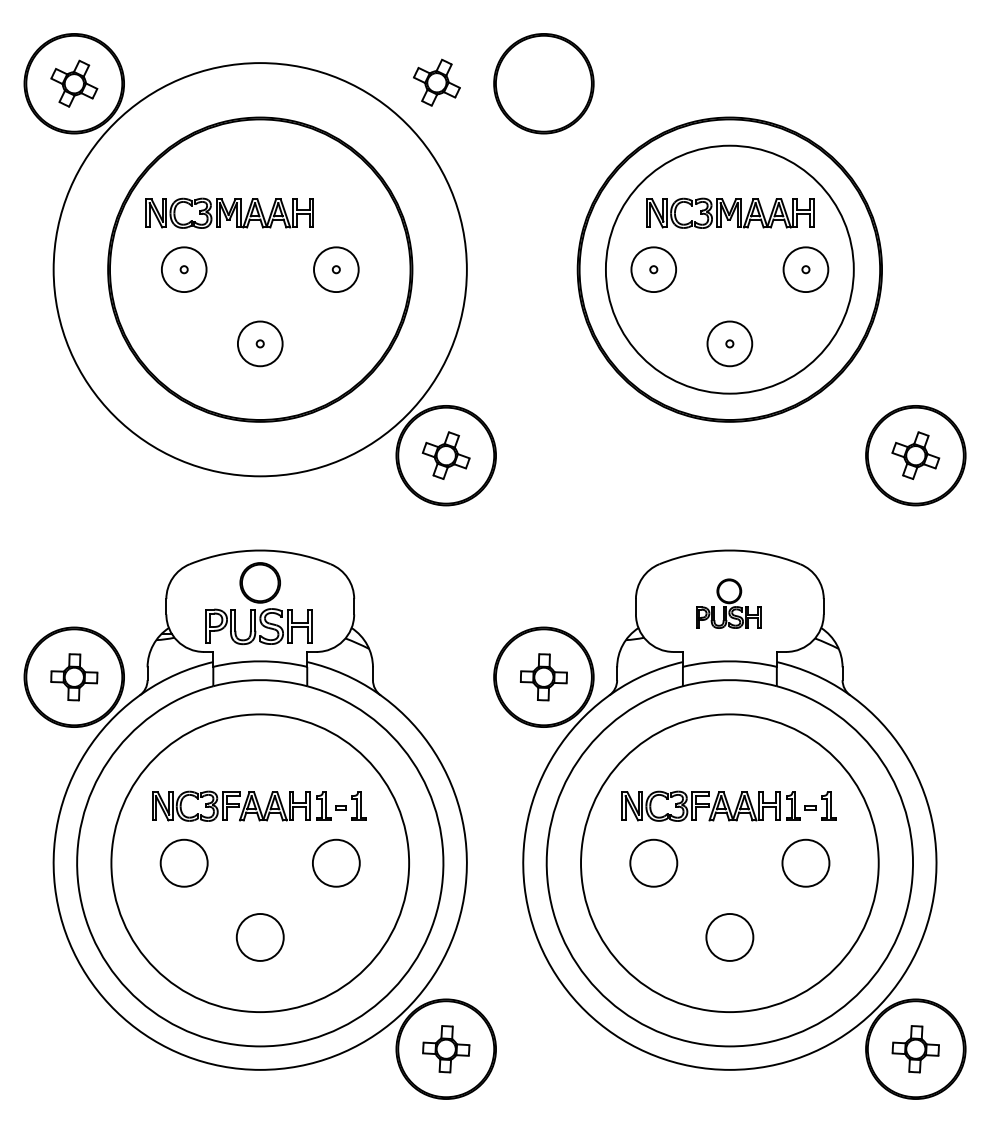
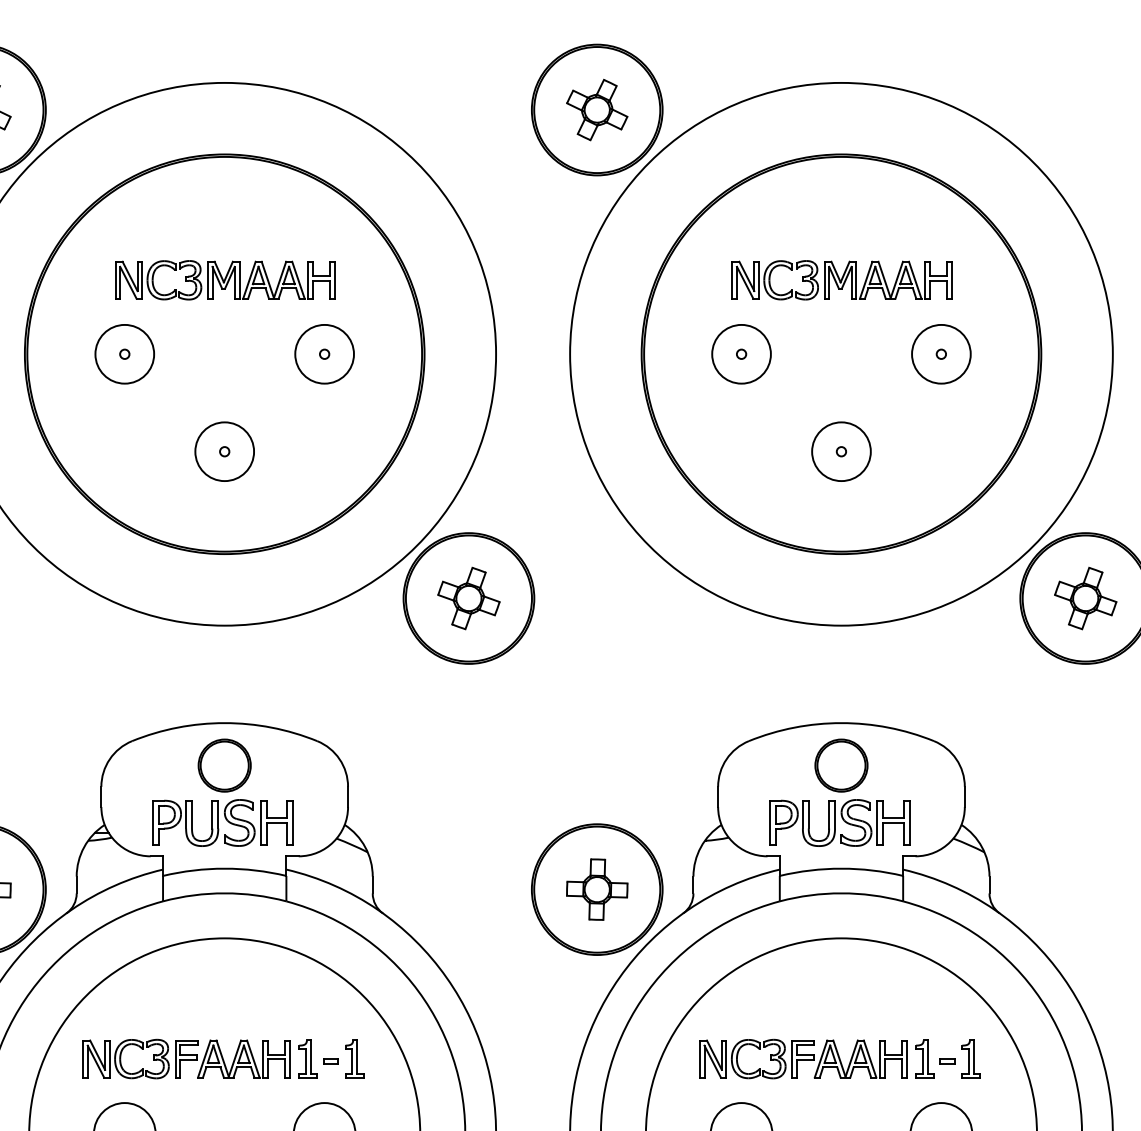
part: (436, 82) -> (596, 109), moved
part: (229, 212) -> (225, 279), moved
circle: (729, 269) -> (840, 354), size x1.67
part: (728, 603) -> (839, 792), size x1.67

